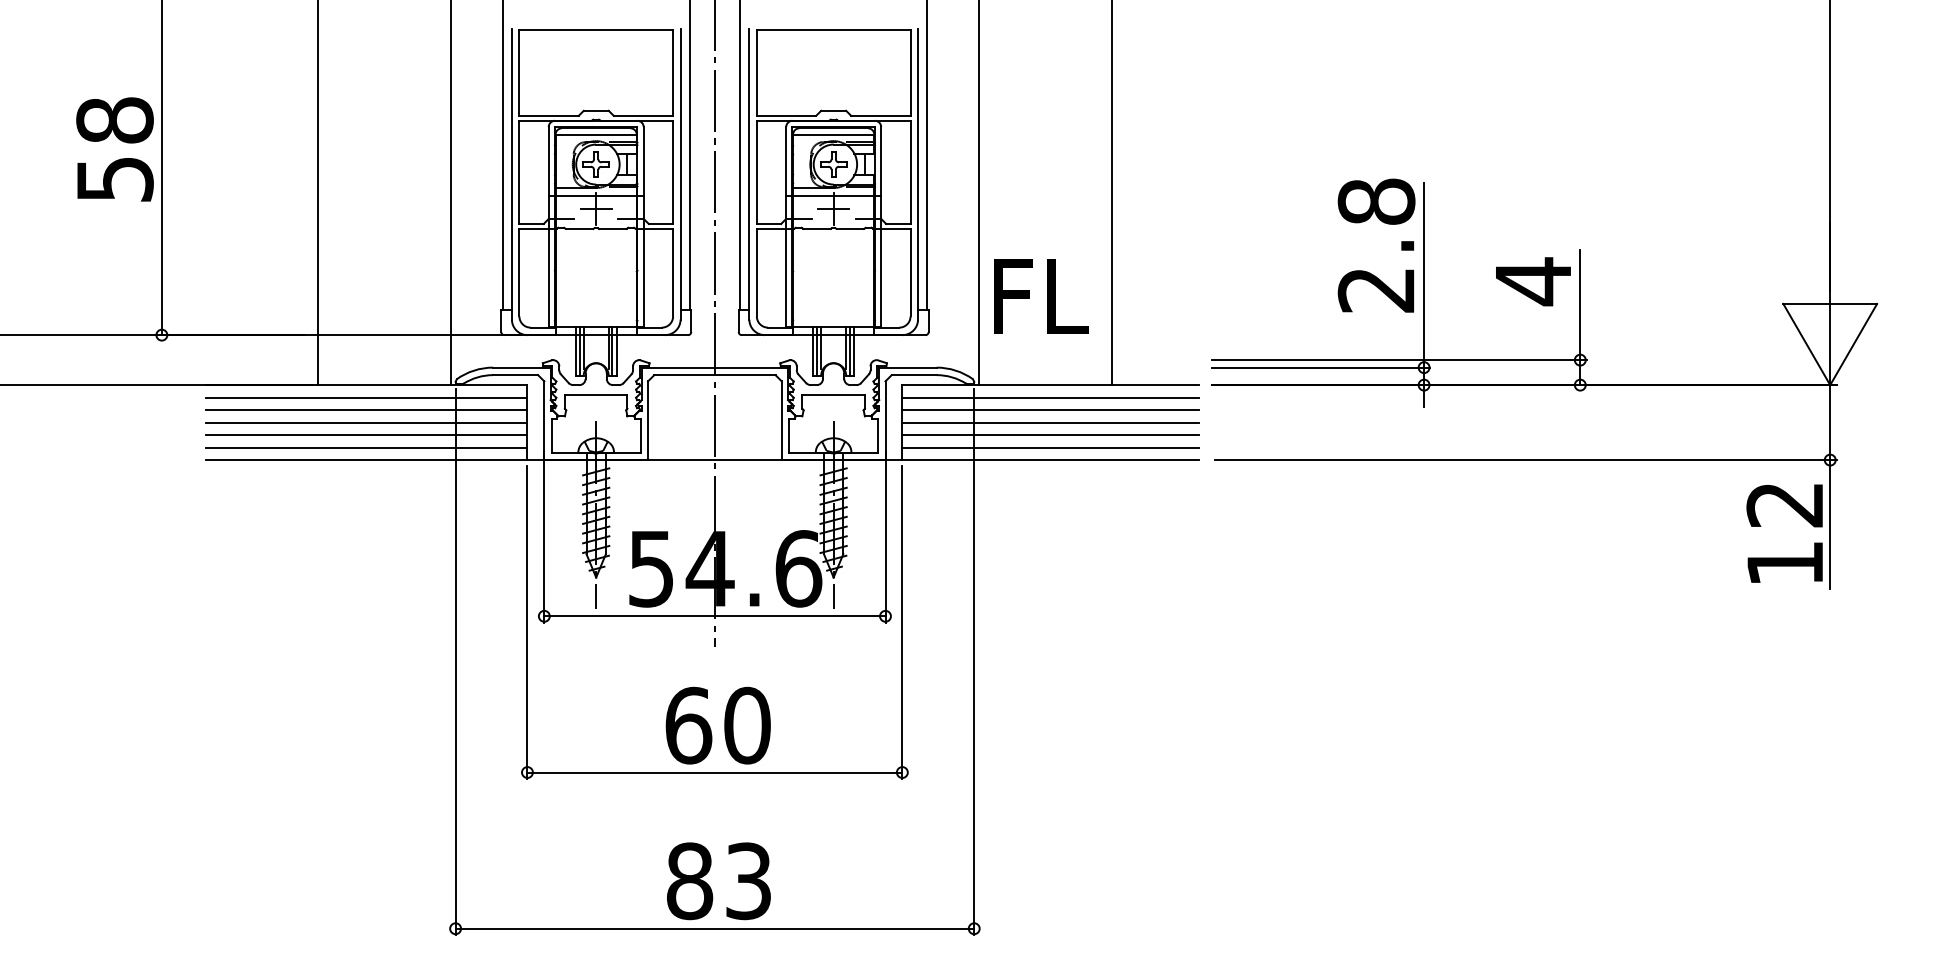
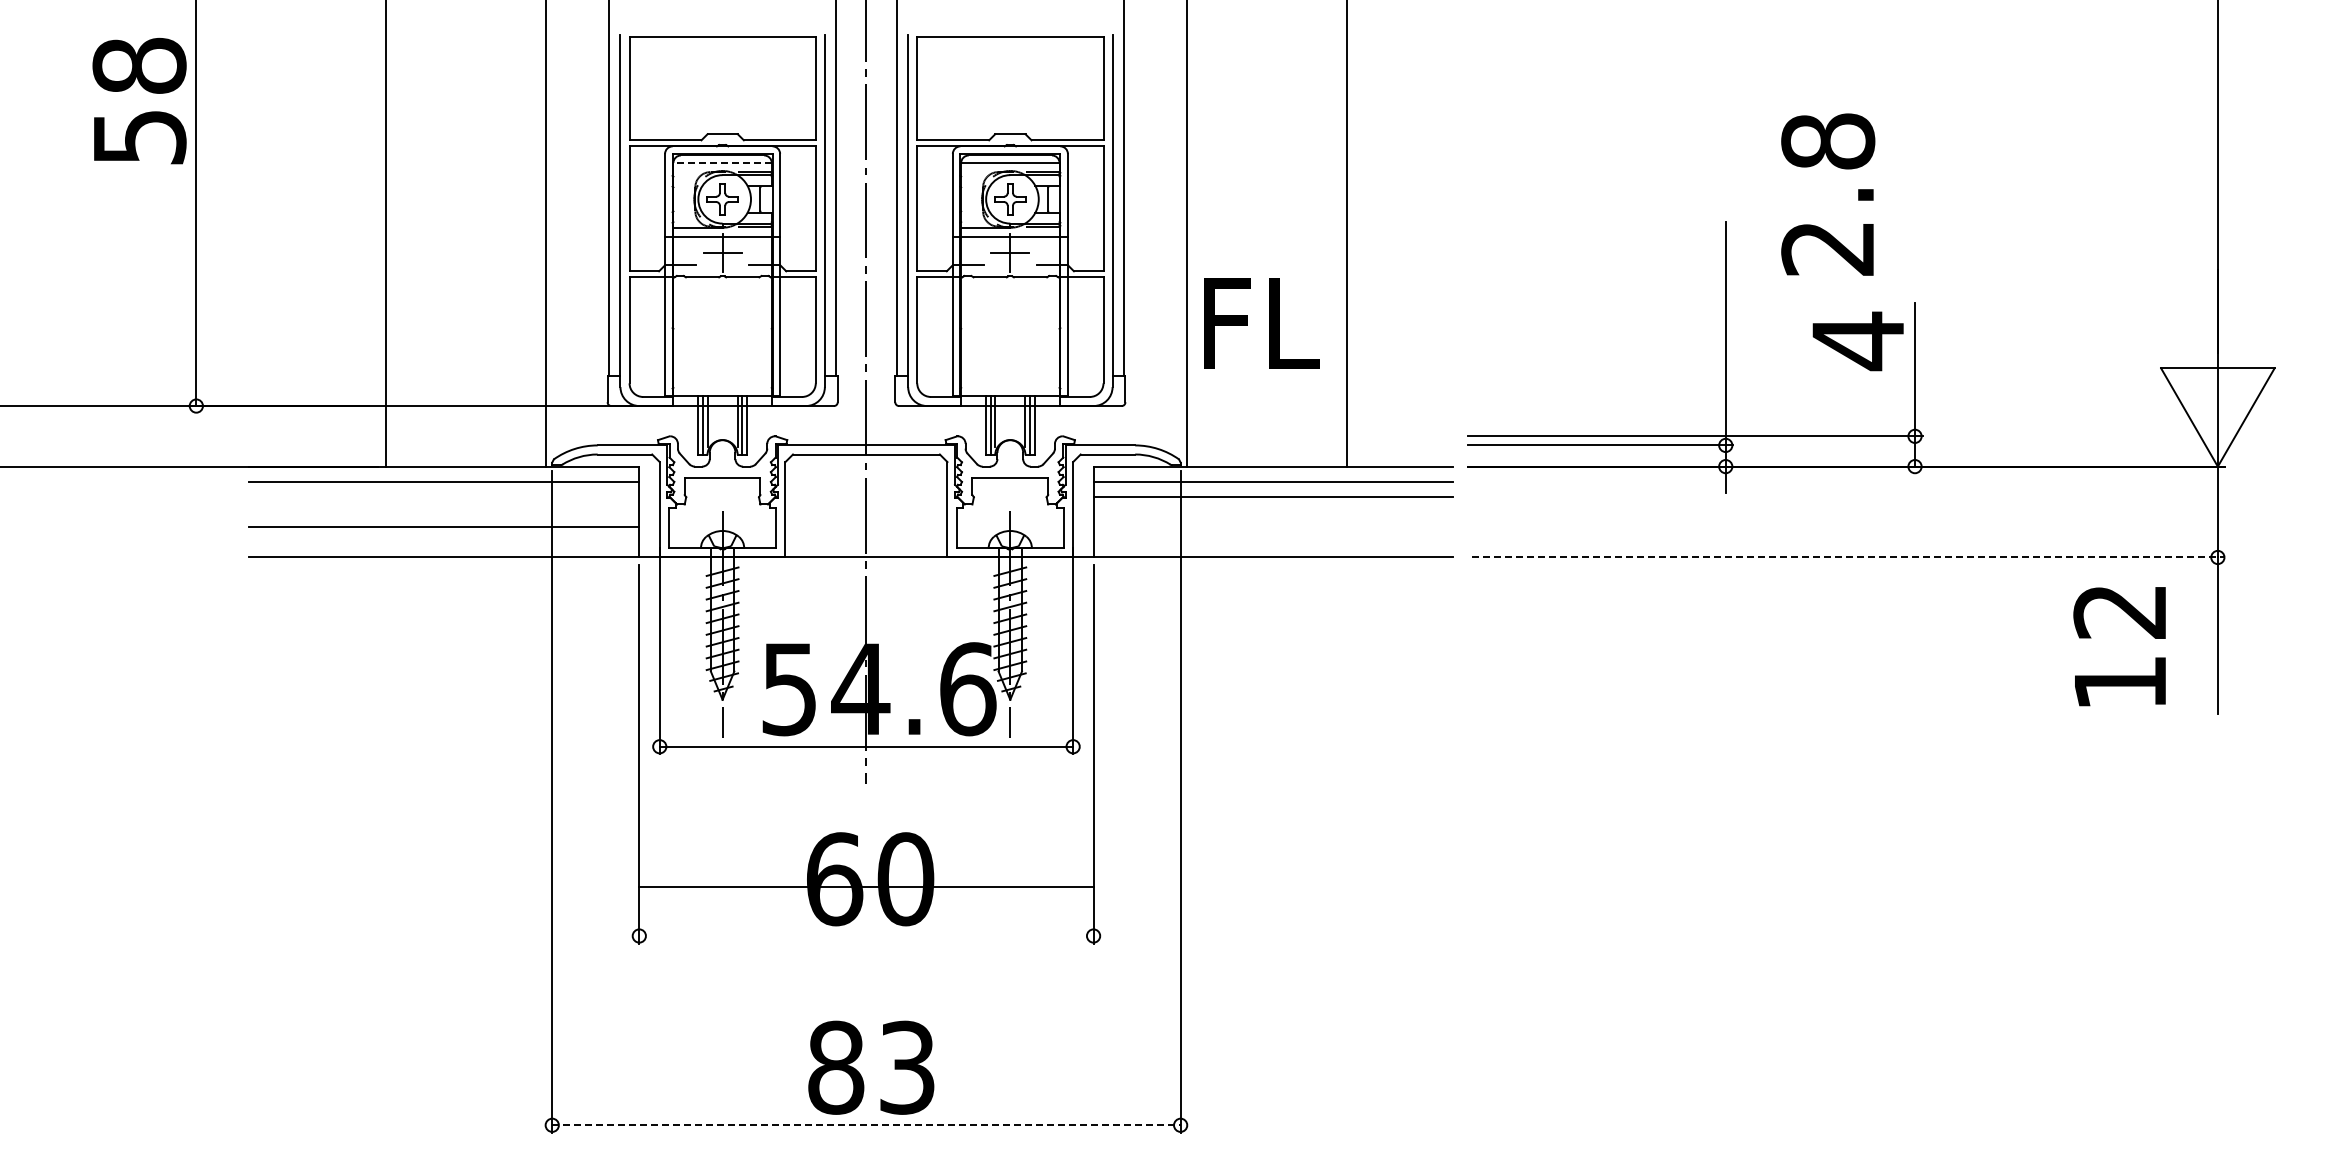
line: (596, 134) -> (722, 163), solid -> dashed
text: (114, 148) -> (139, 100), moved
text: (1376, 245) -> (1828, 194), moved
text: (1040, 296) -> (1261, 323), moved
line: (366, 409) -> (444, 496), removed
line: (366, 422) -> (444, 512), removed
line: (1050, 422) -> (1273, 512), removed
line: (1050, 435) -> (1273, 527), removed
line: (366, 447) -> (444, 542), removed
line: (1050, 447) -> (1273, 542), removed
line: (1525, 460) -> (1848, 557), solid -> dashed
text: (1784, 533) -> (2119, 646), moved
line: (714, 772) -> (866, 887), moved
line: (714, 928) -> (866, 1125), solid -> dashed

